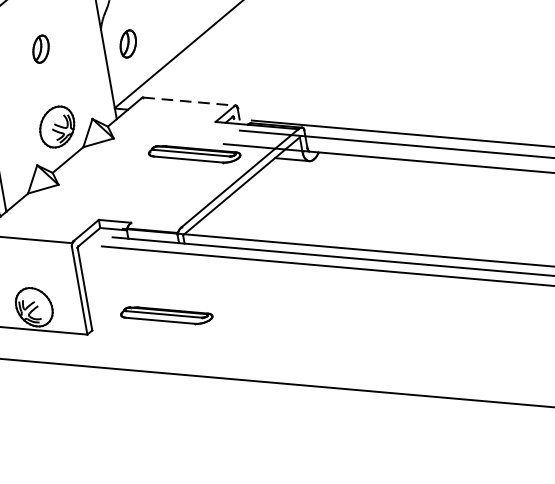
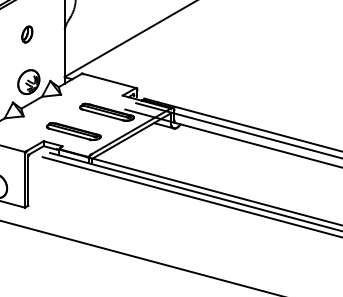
part: (128, 43) -> (79, 40), removed
line: (189, 100) -> (109, 80), dashed -> solid
part: (166, 315) -> (73, 131), moved

